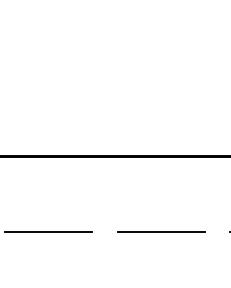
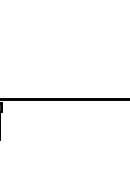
line: (48, 233) -> (36, 140), removed
line: (159, 233) -> (96, 140), removed

